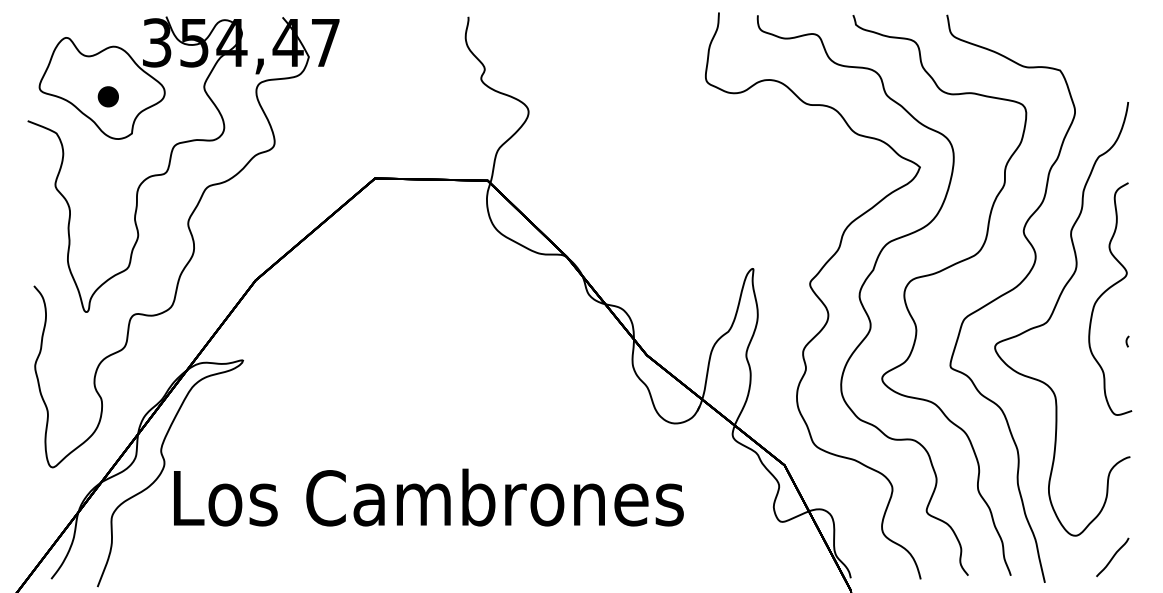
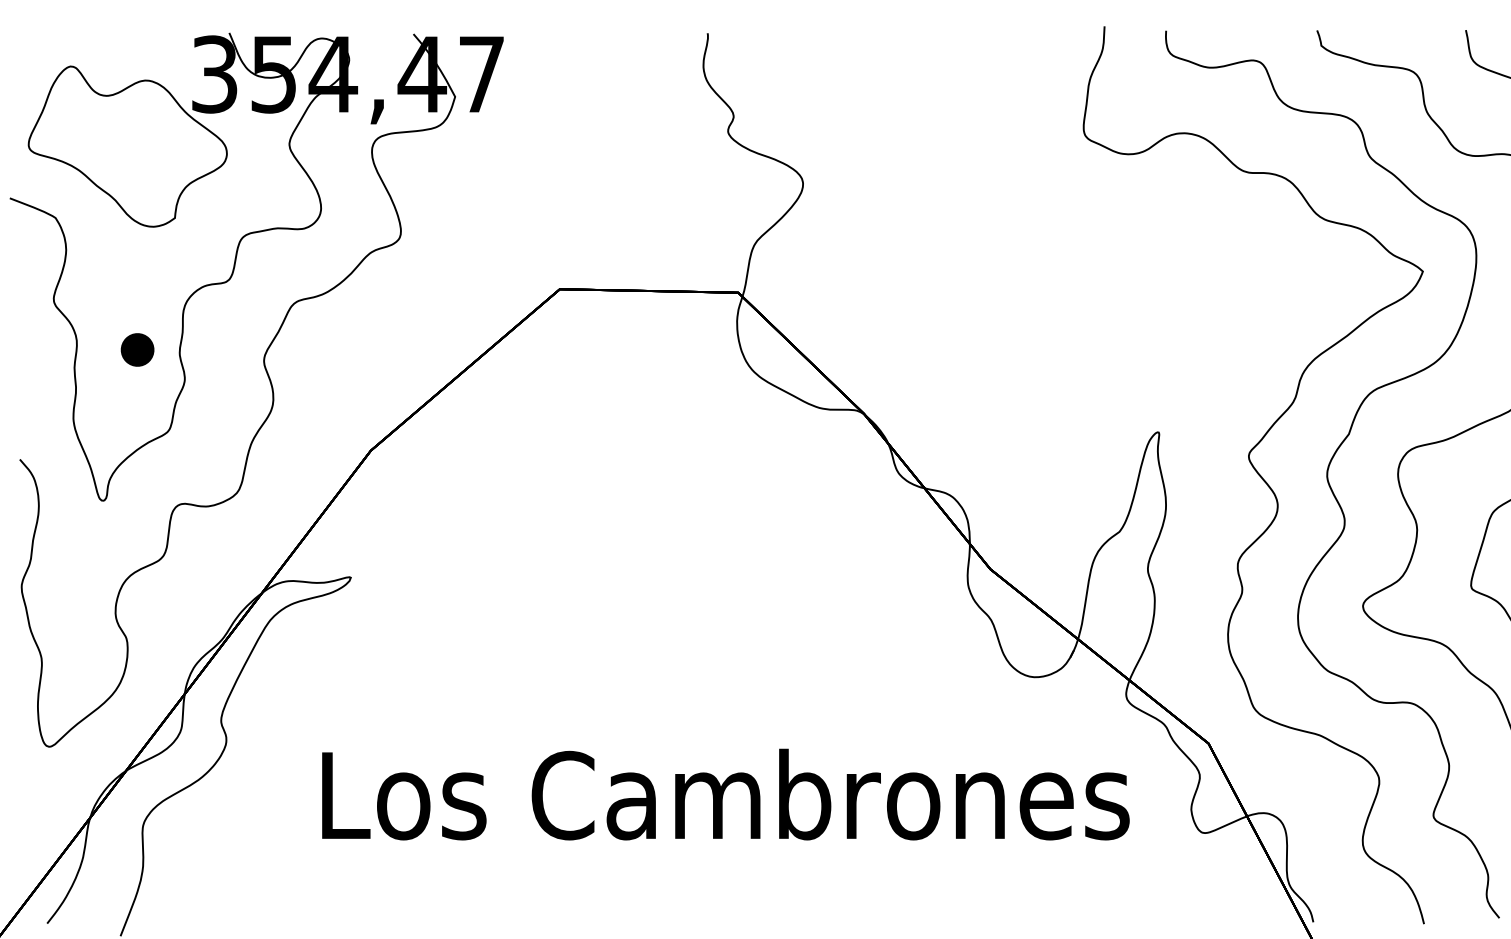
part: (107, 96) -> (136, 349), moved
text: (428, 497) -> (725, 794), moved

